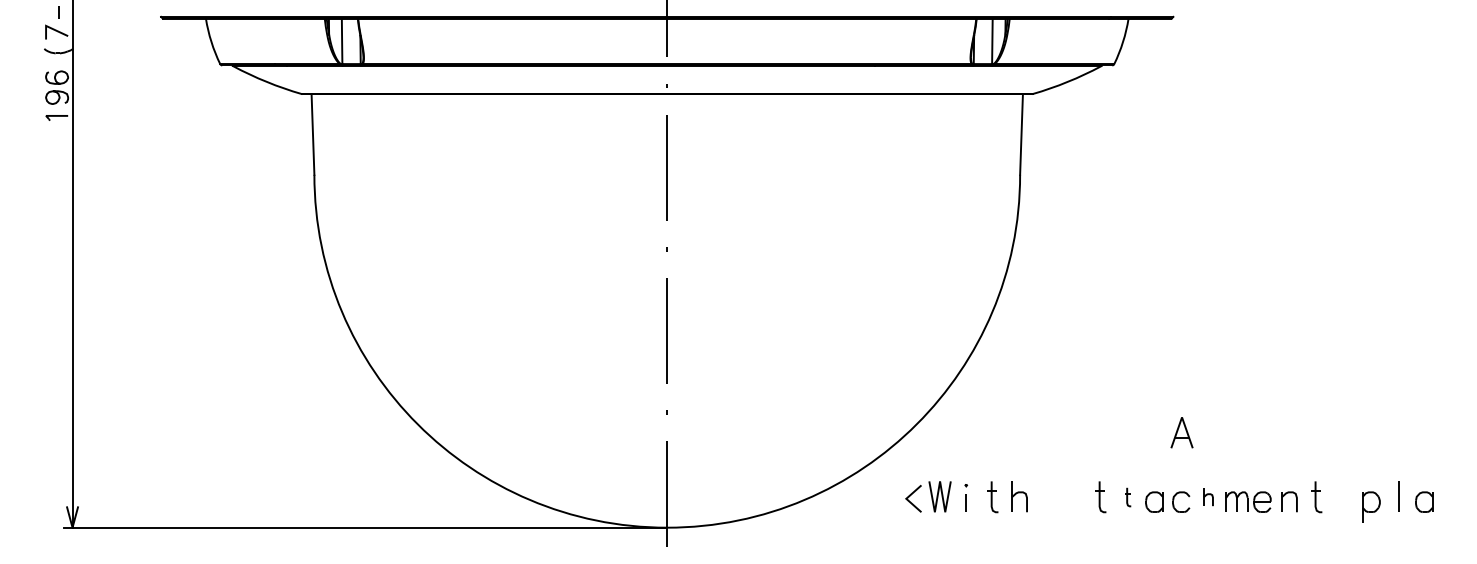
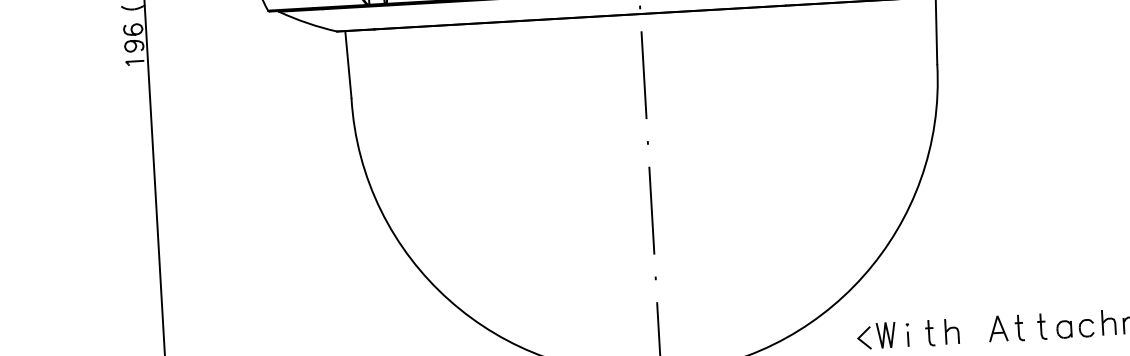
part: (1181, 432) -> (997, 328), moved
part: (1208, 496) -> (1109, 322), size x1.67
part: (1127, 497) -> (1041, 326), size x1.67

